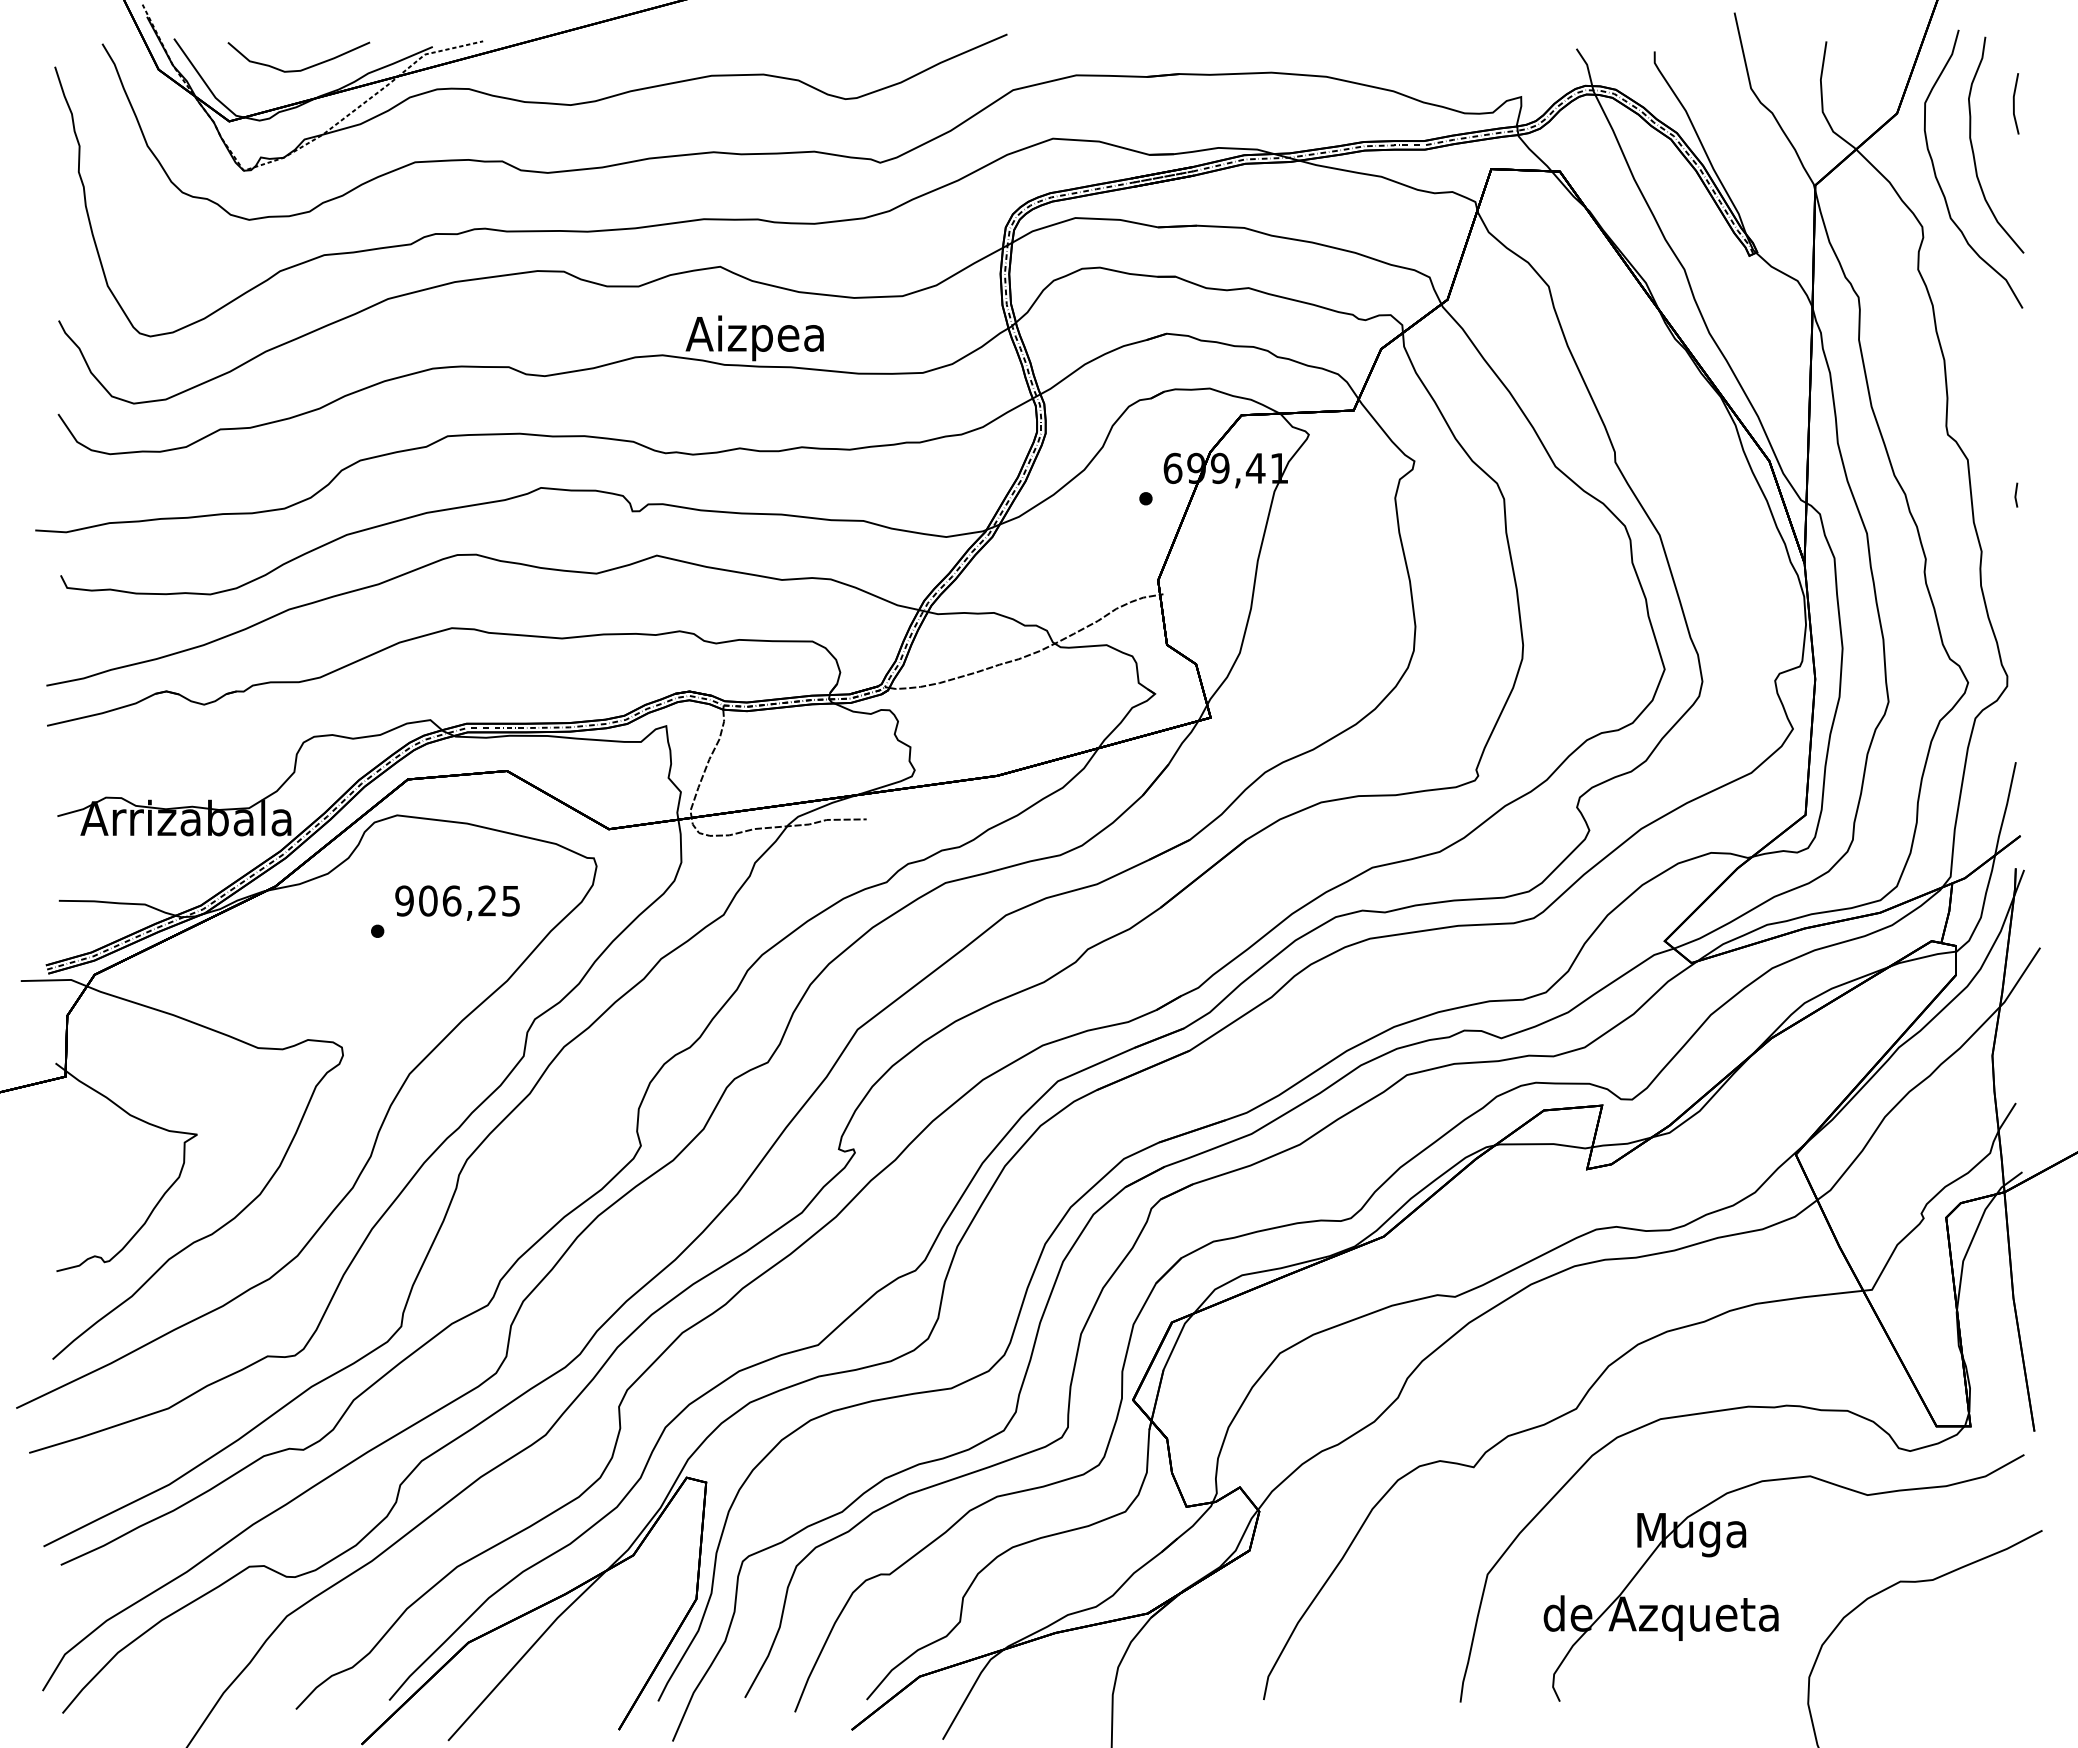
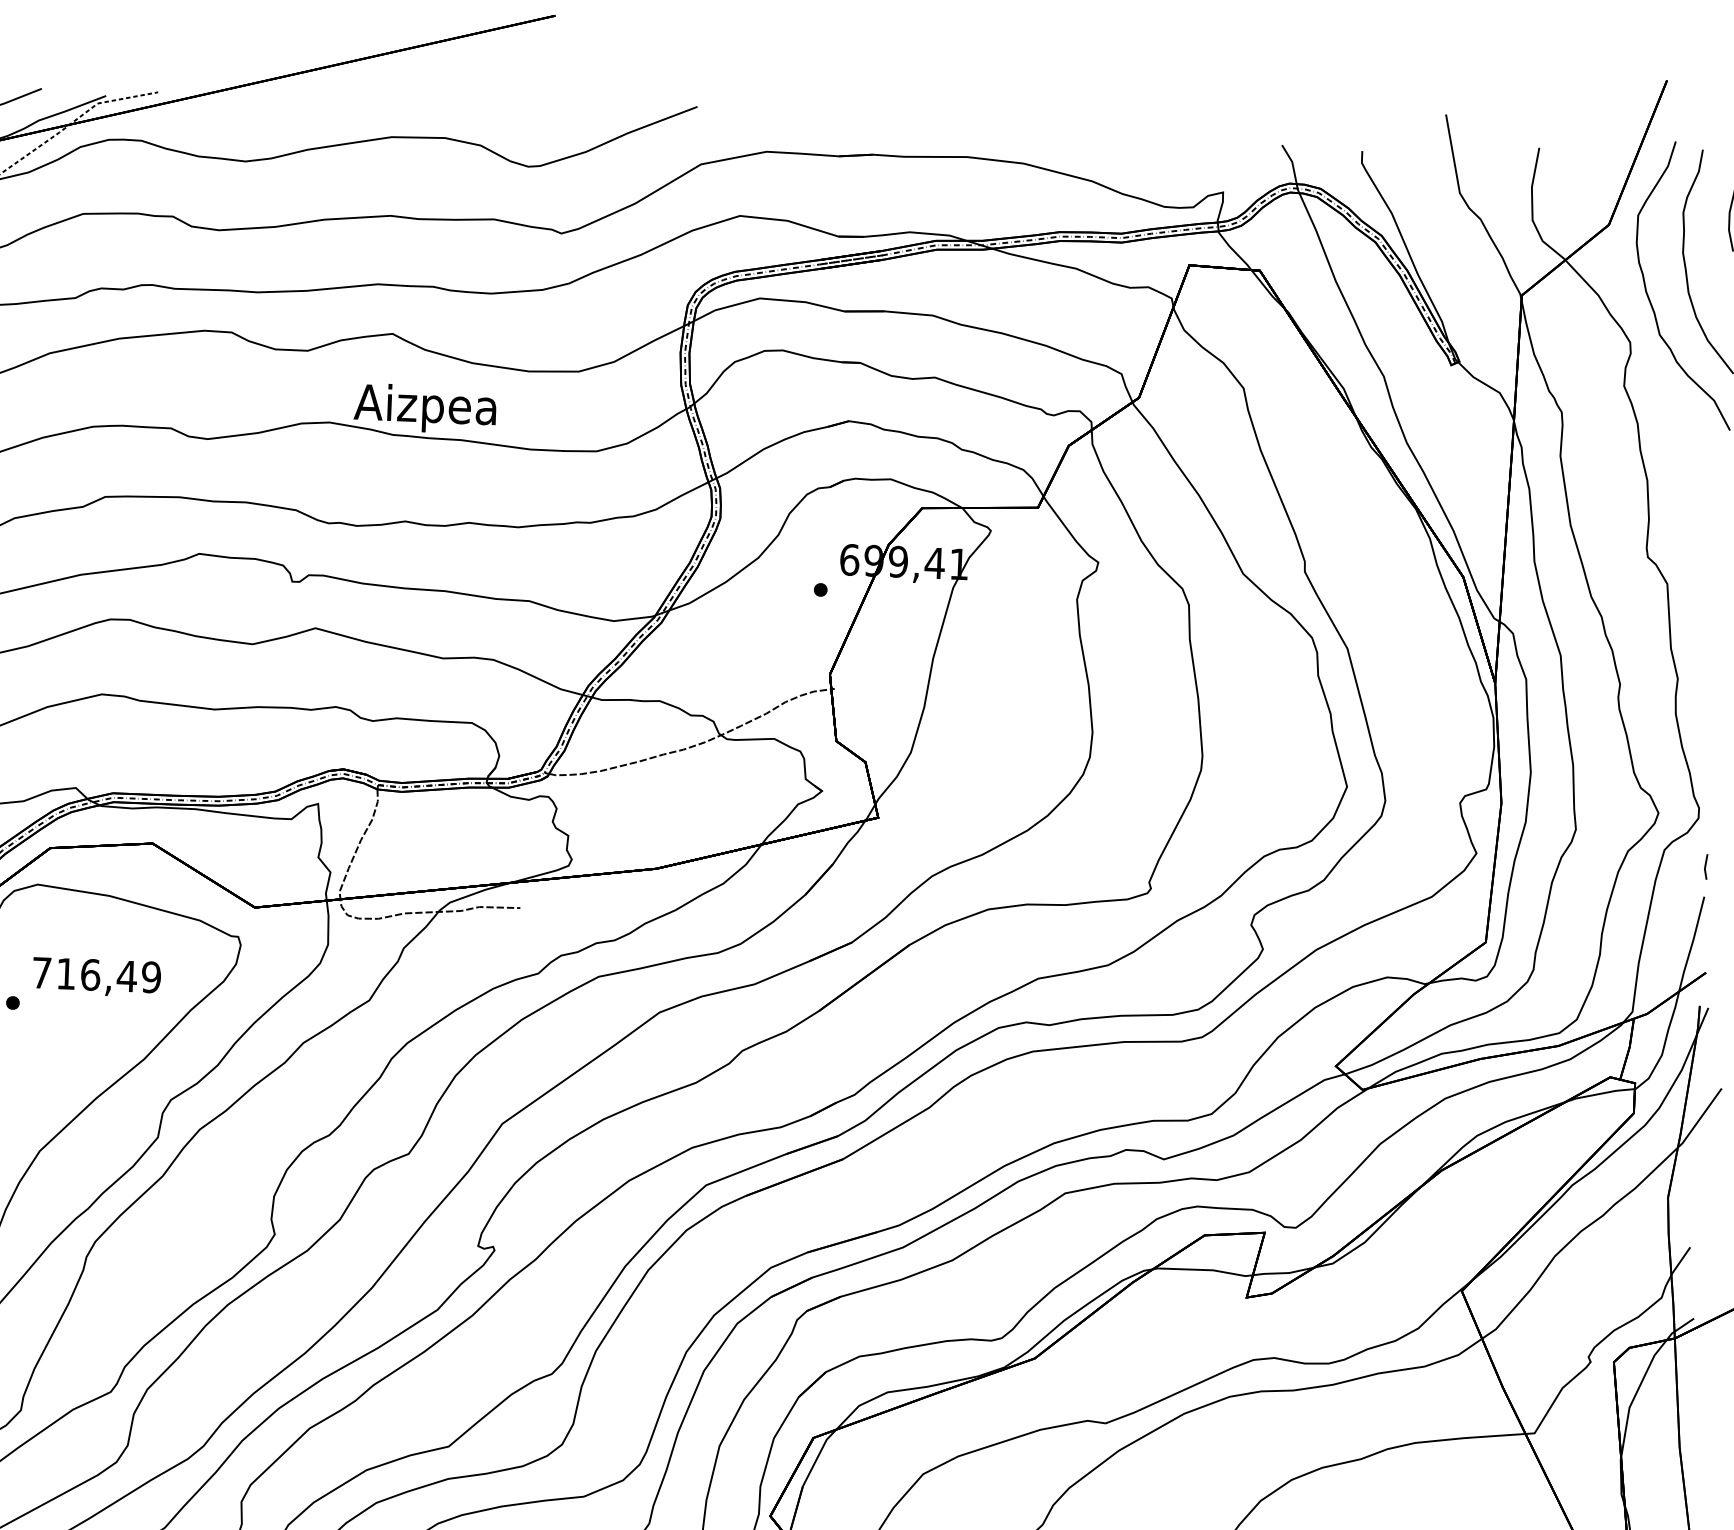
line: (2016, 494) -> (1706, 866), moved
text: (457, 900) -> (96, 974), 906,25 -> 716,49

